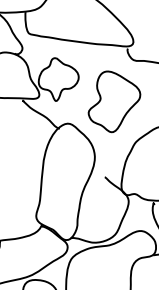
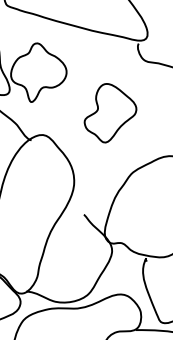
part: (114, 101) -> (110, 113), size x0.7

